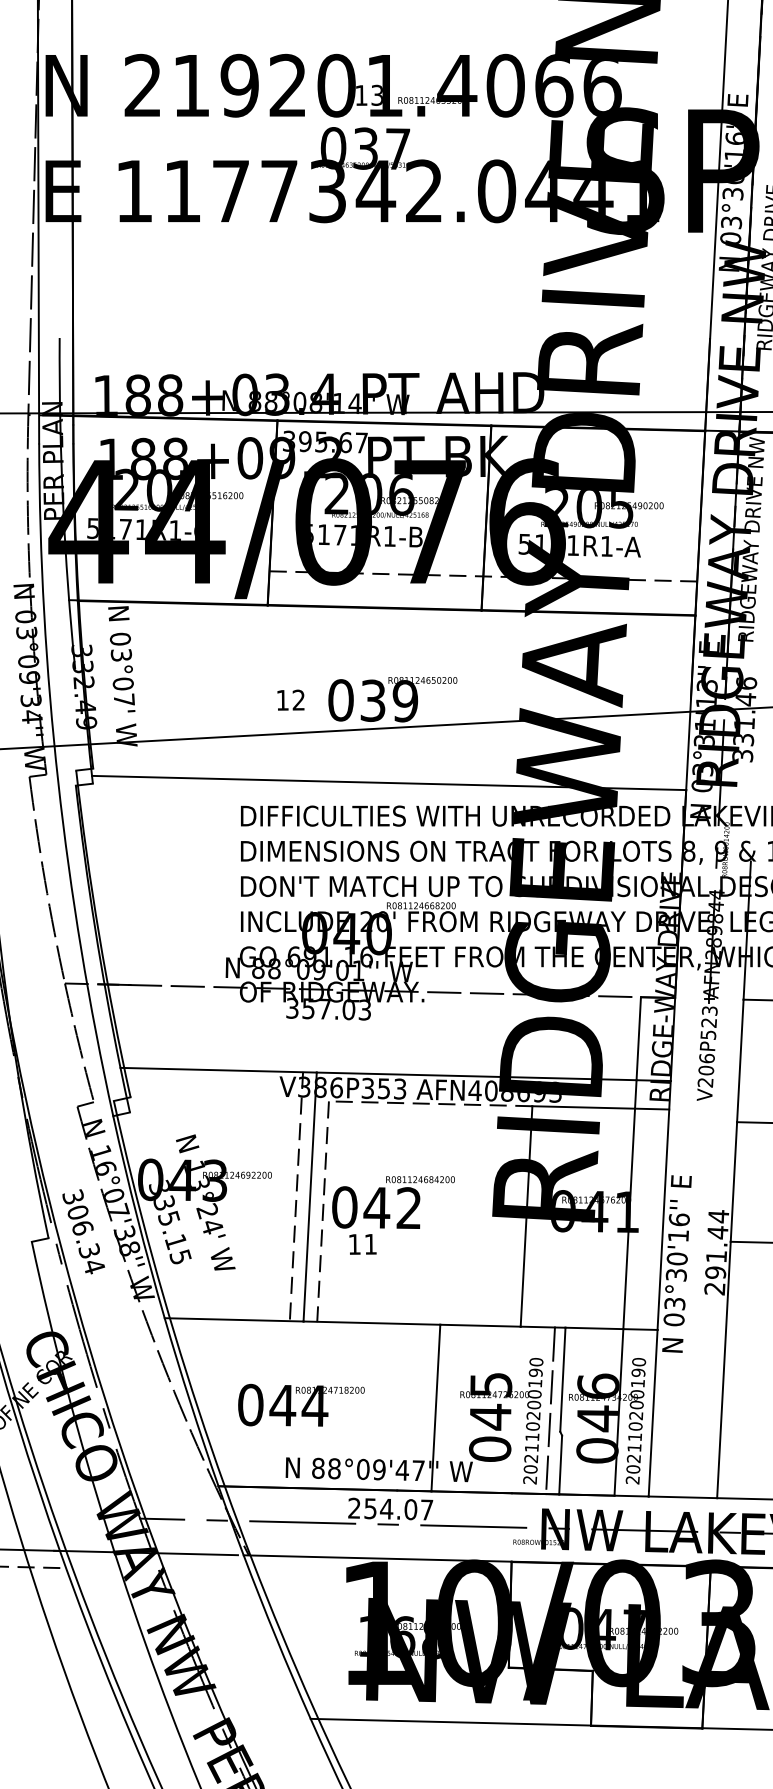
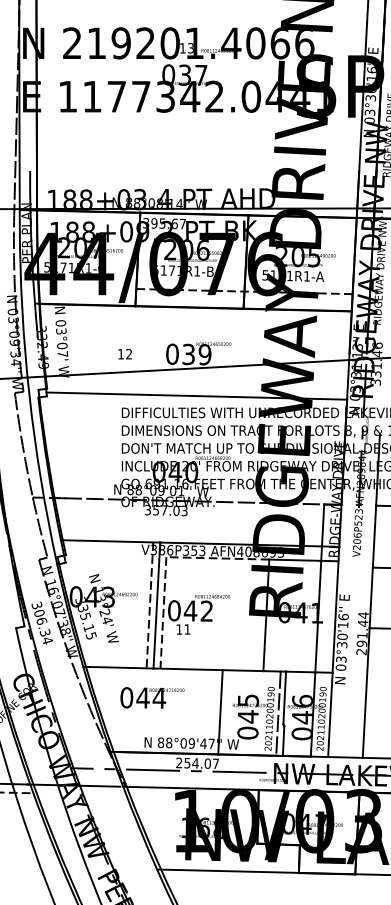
text: (289, 700) -> (124, 354), moved
text: (301, 1404) -> (152, 697), moved

